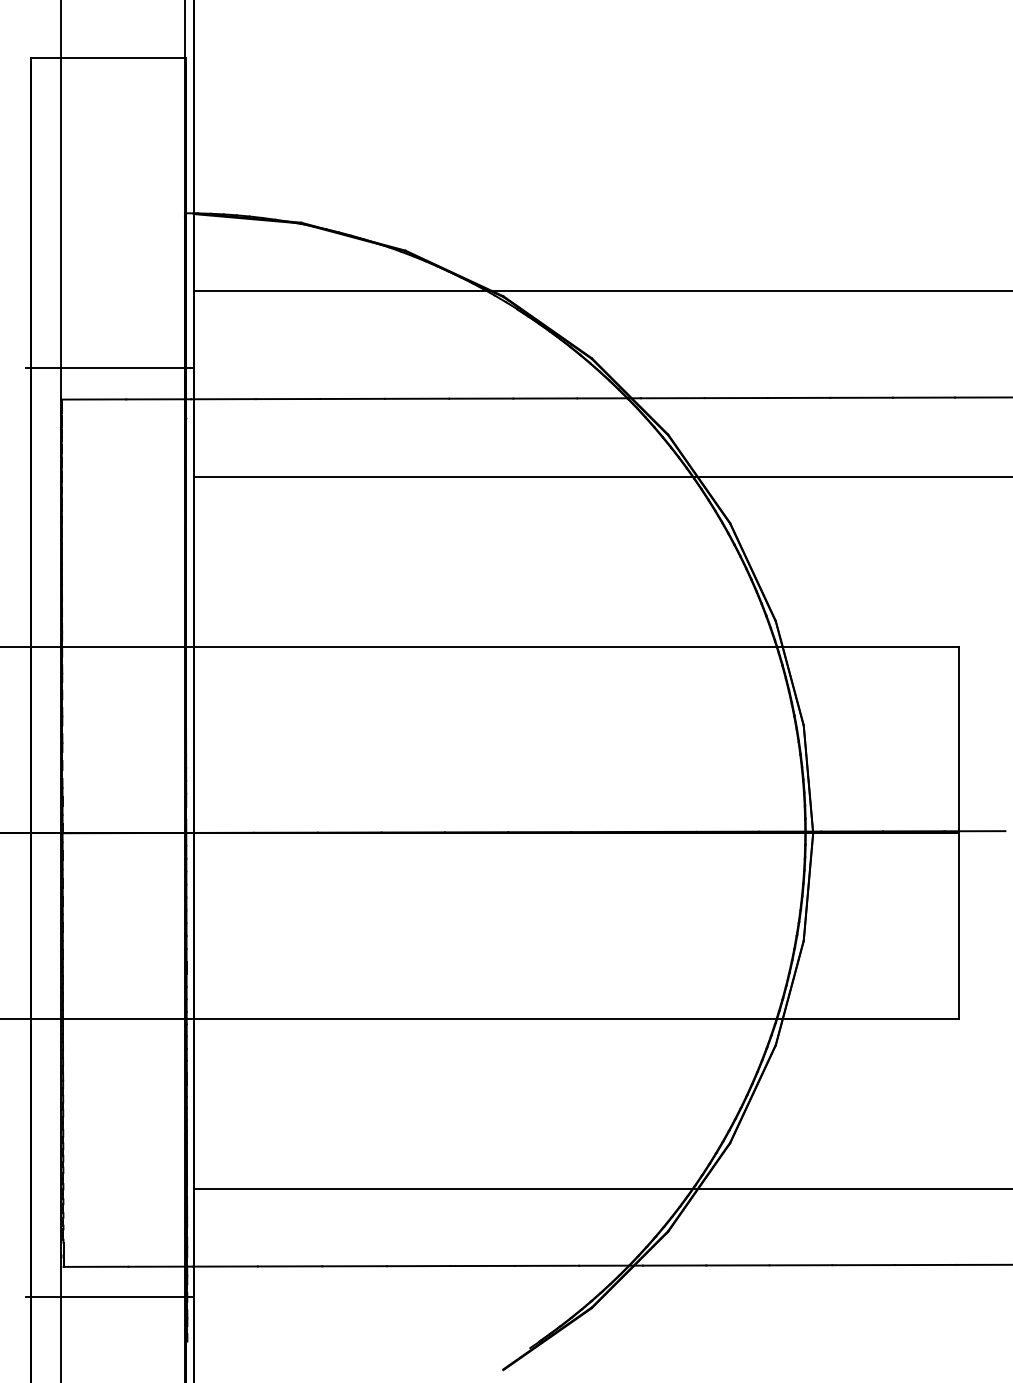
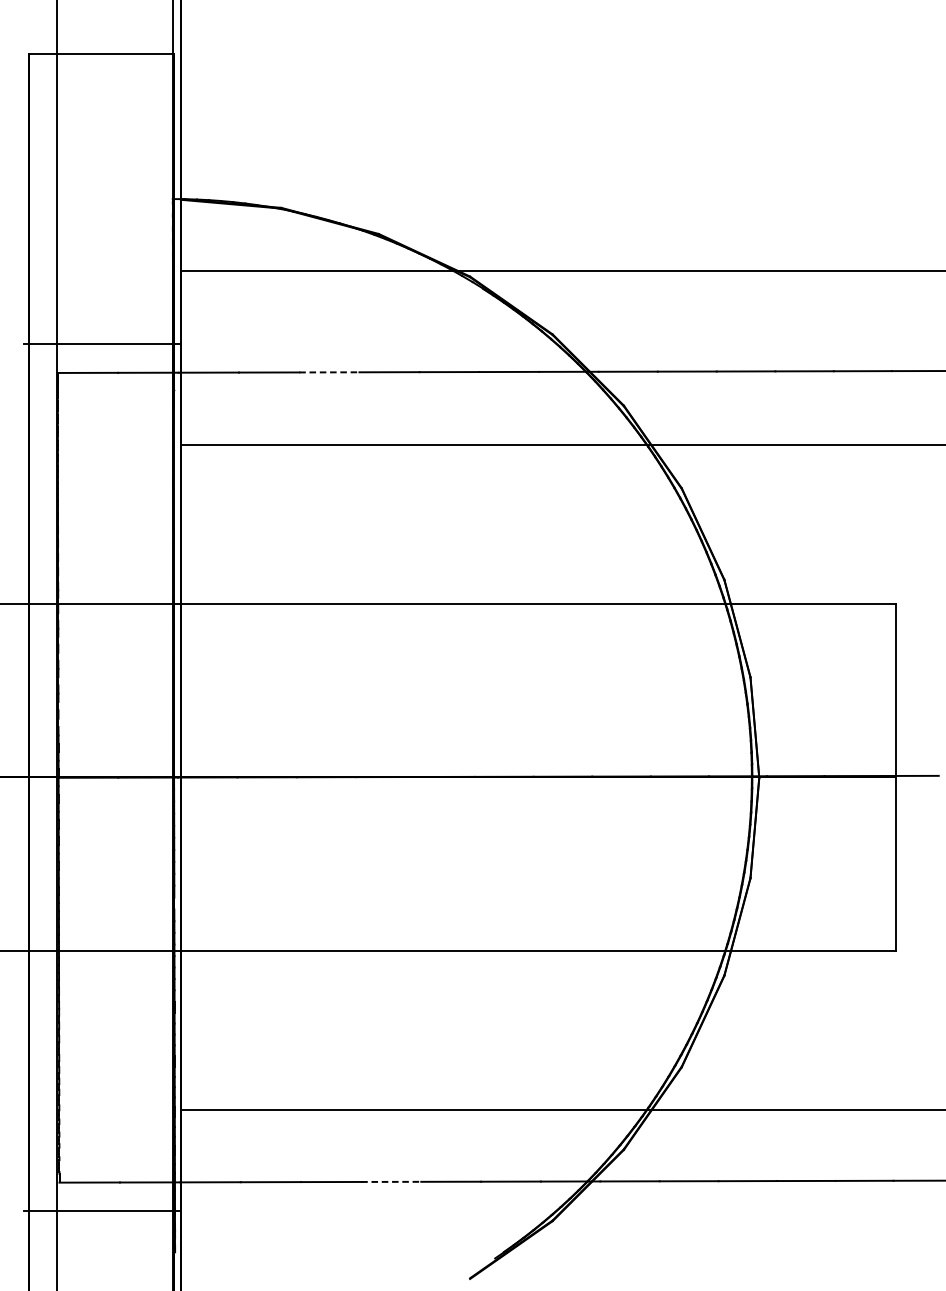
line: (353, 398) -> (330, 371), solid -> dashed
line: (419, 1266) -> (391, 1182), solid -> dashed

